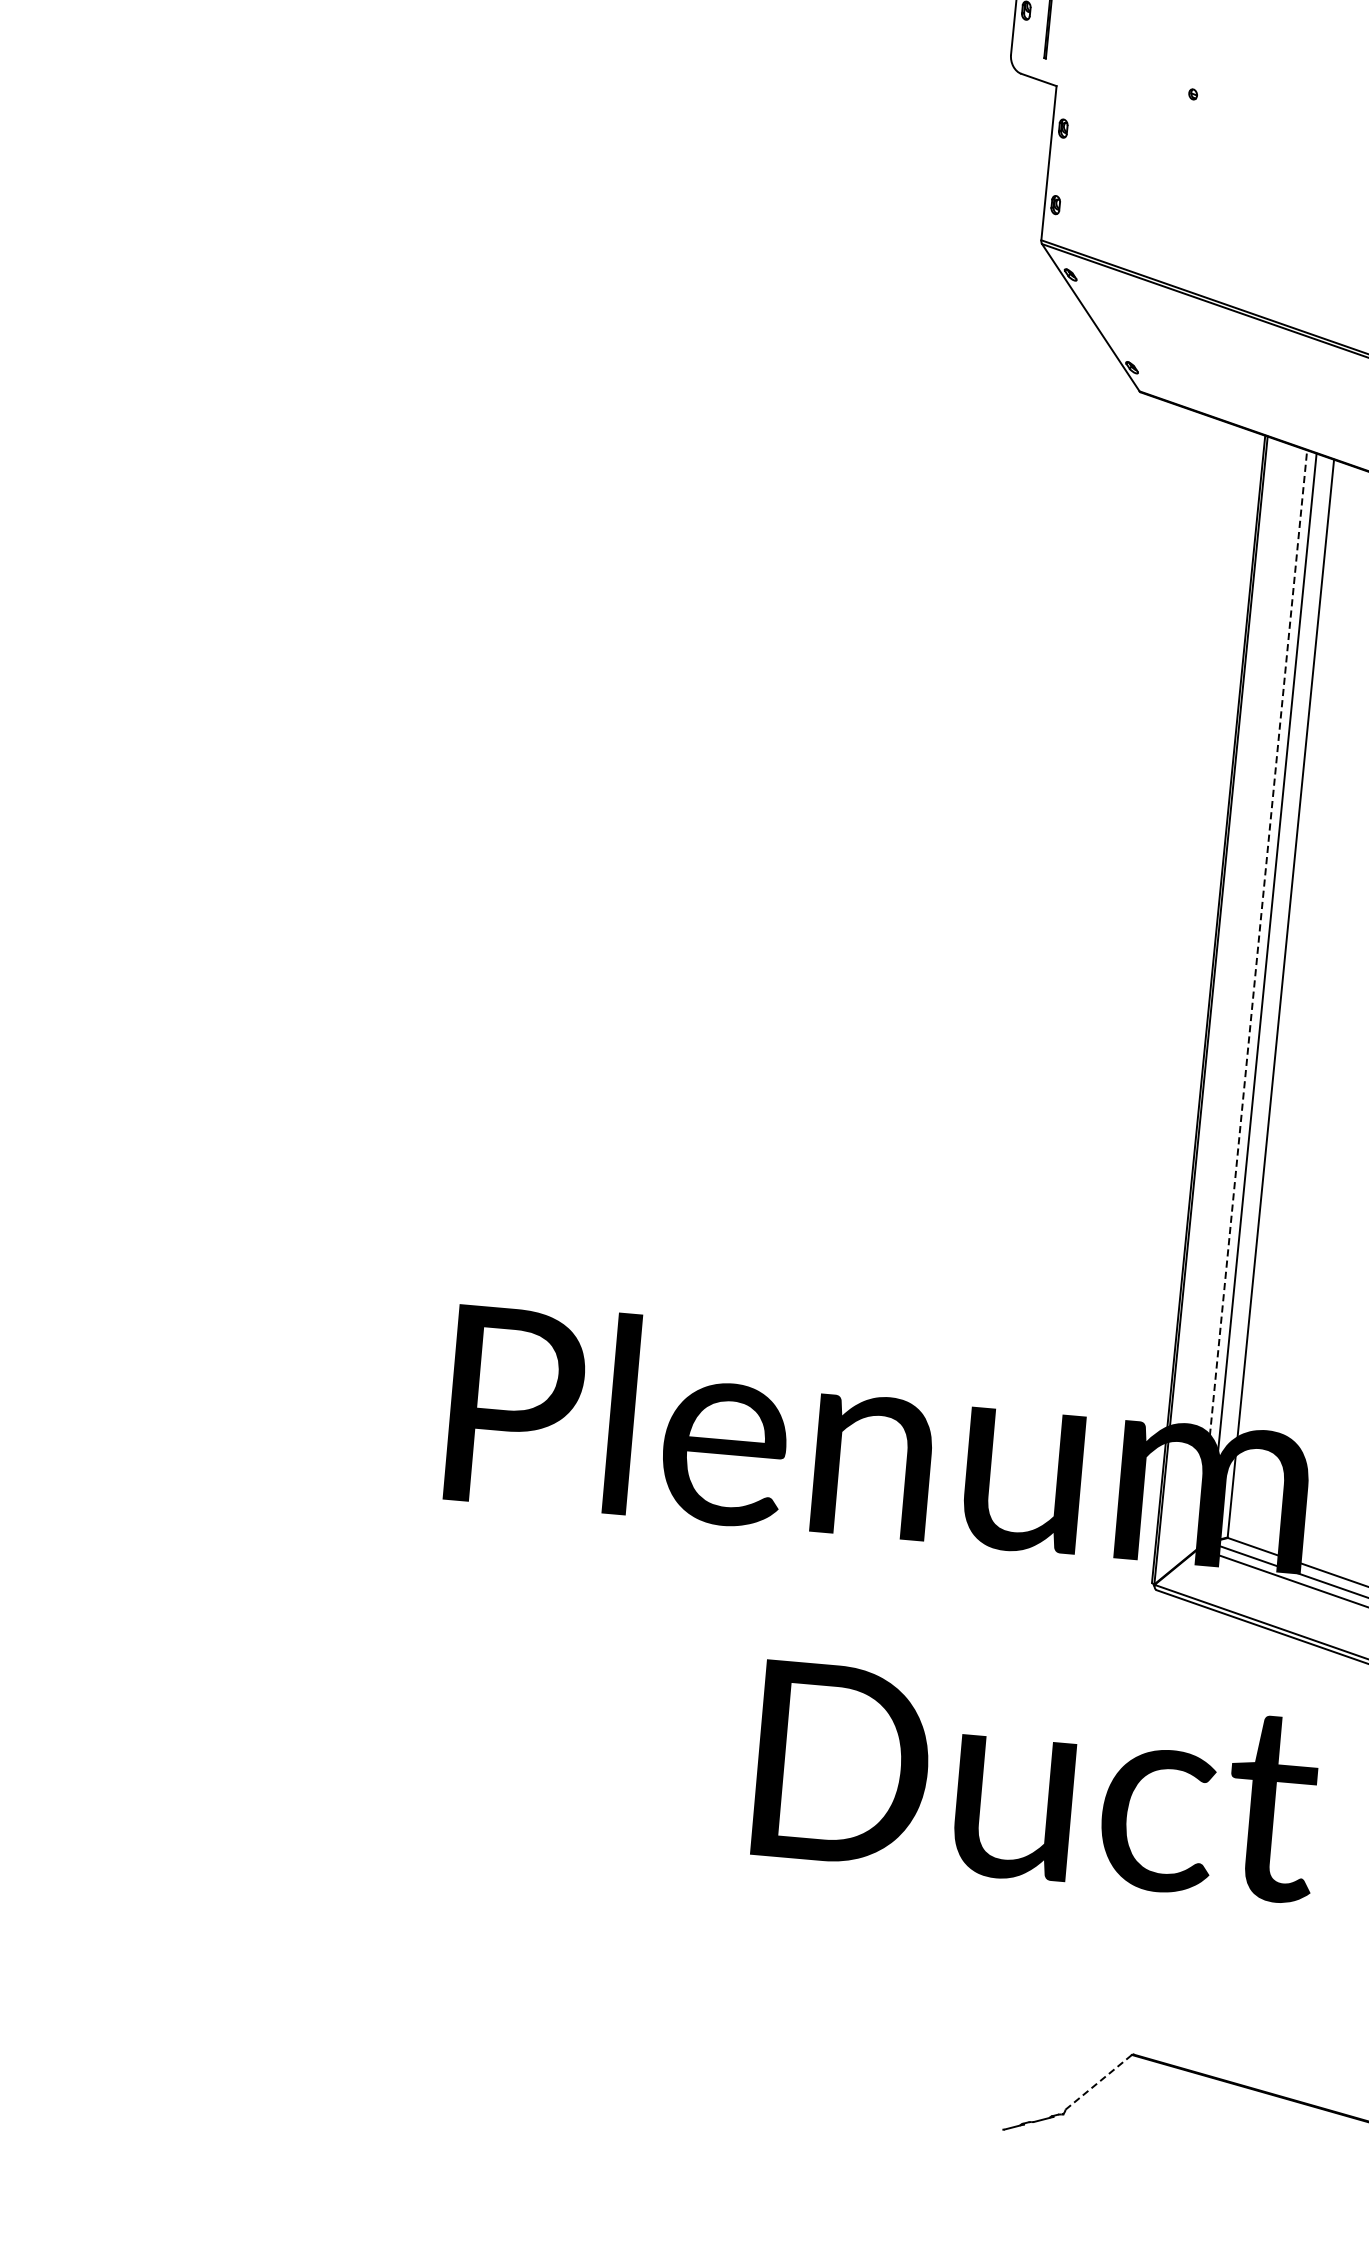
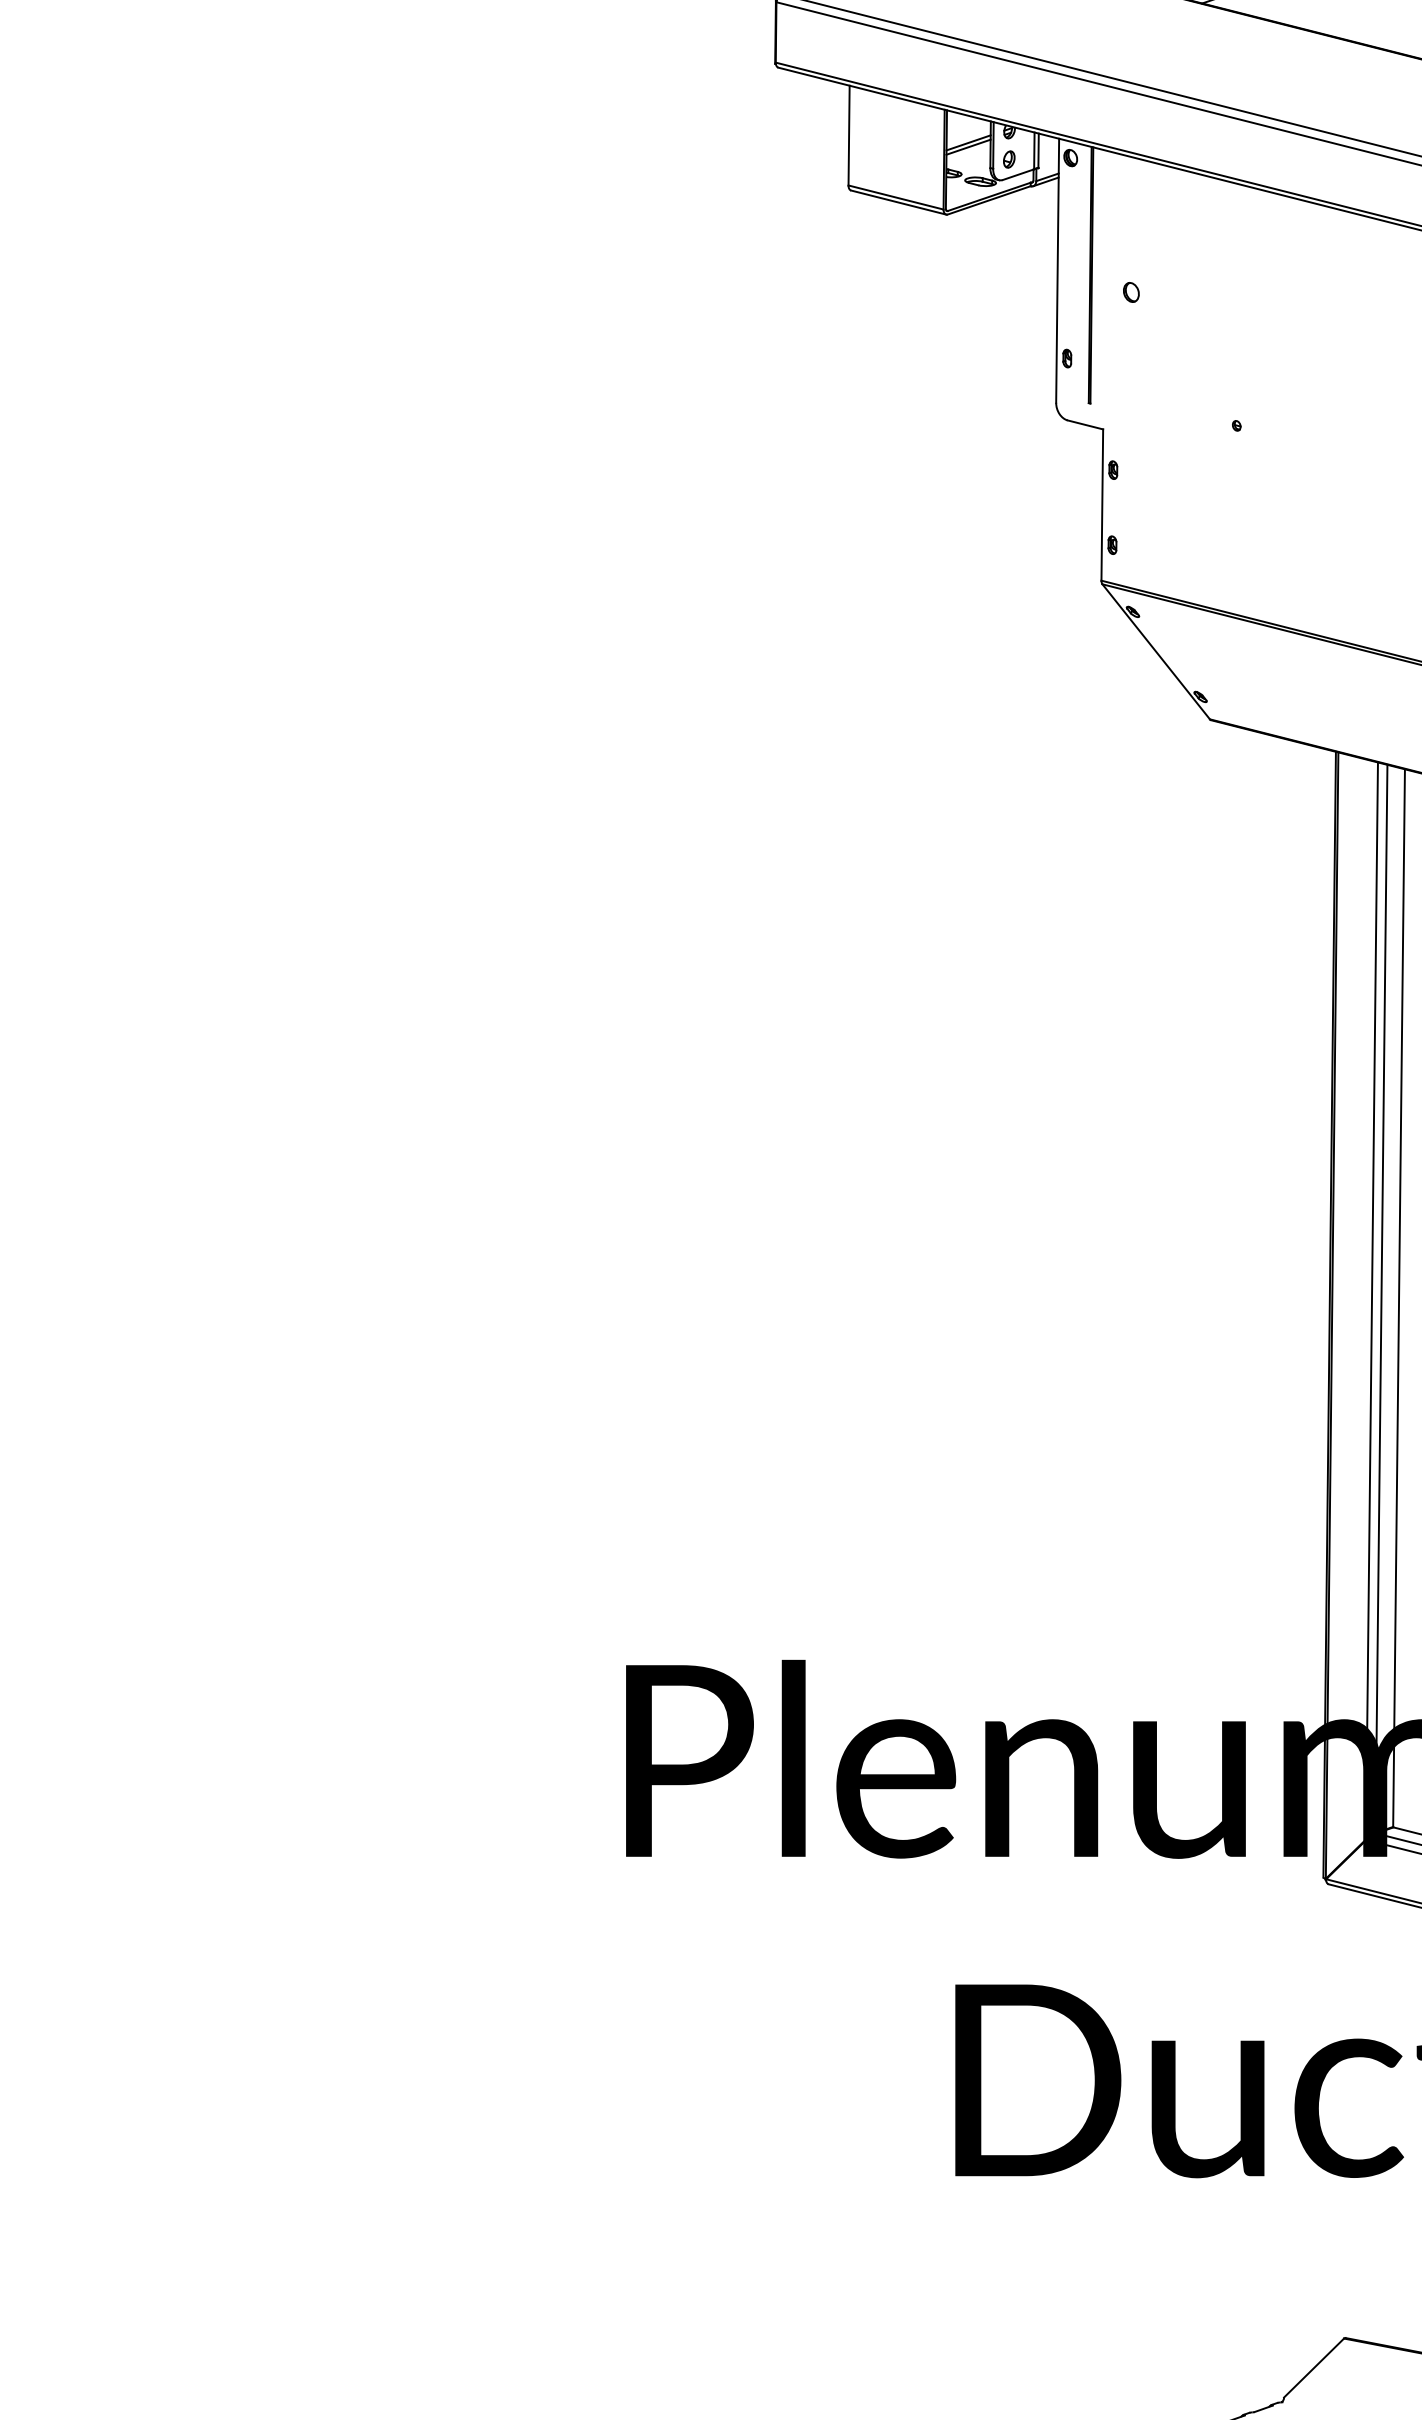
line: (1252, 999) -> (1371, 1301), dashed -> solid
line: (1099, 2081) -> (1314, 2367), dashed -> solid

